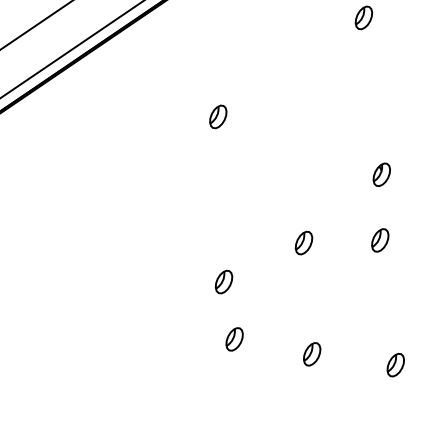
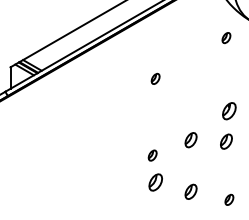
part: (382, 175) -> (229, 111), size x1.6
part: (380, 240) -> (226, 141), size x1.4
part: (302, 243) -> (190, 140), size x1.4
part: (234, 339) -> (155, 182), size x1.6
part: (311, 355) -> (190, 192), size x1.4

